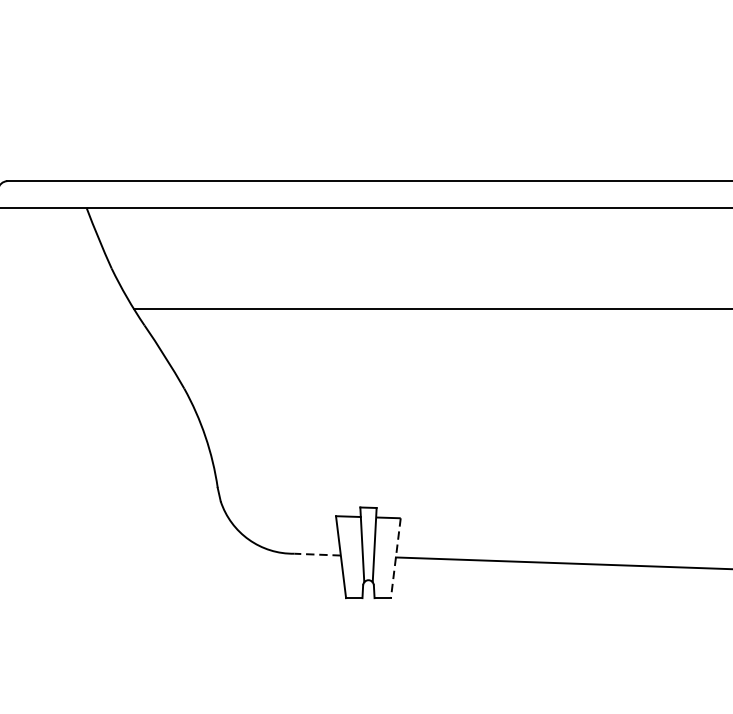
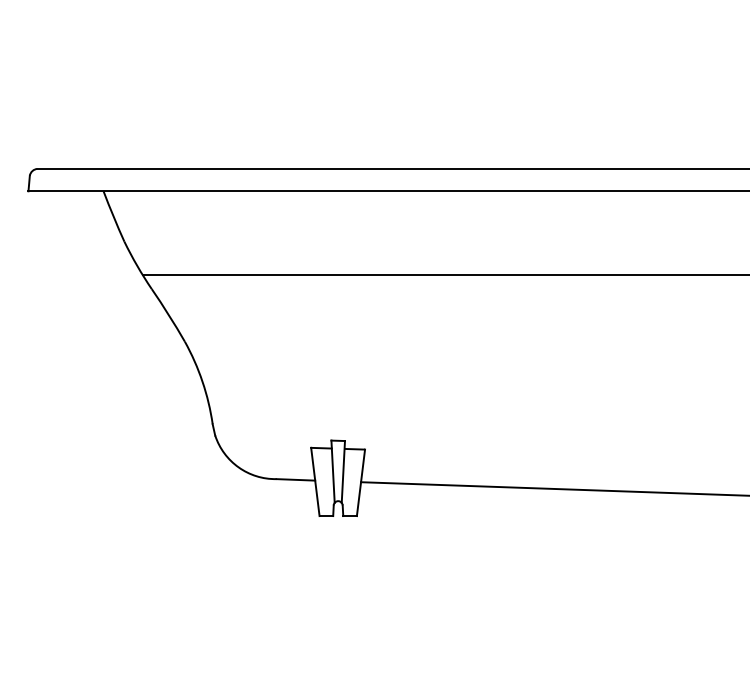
line: (317, 554) -> (295, 479), dashed -> solid
line: (395, 559) -> (360, 483), dashed -> solid

